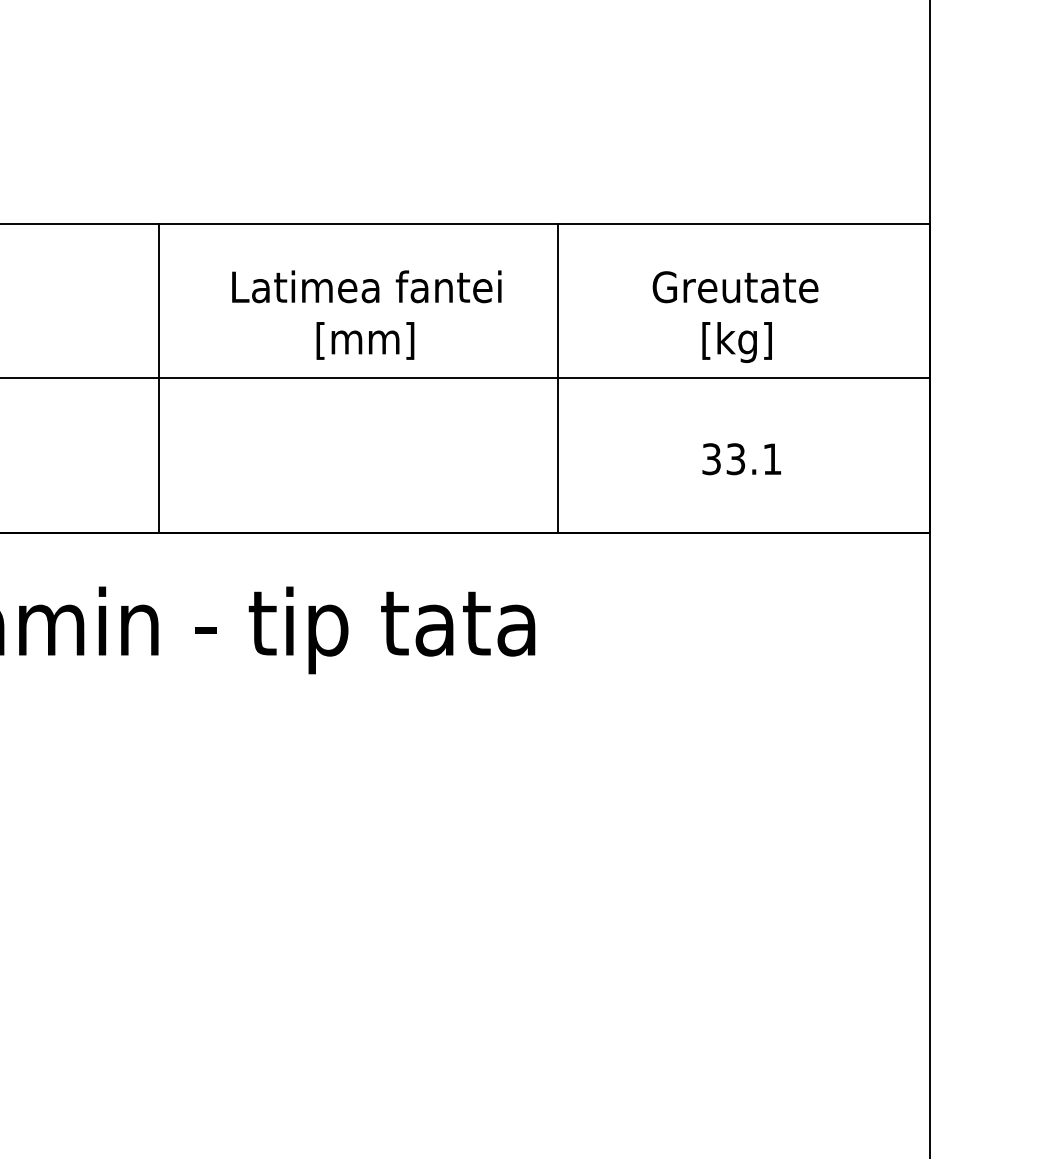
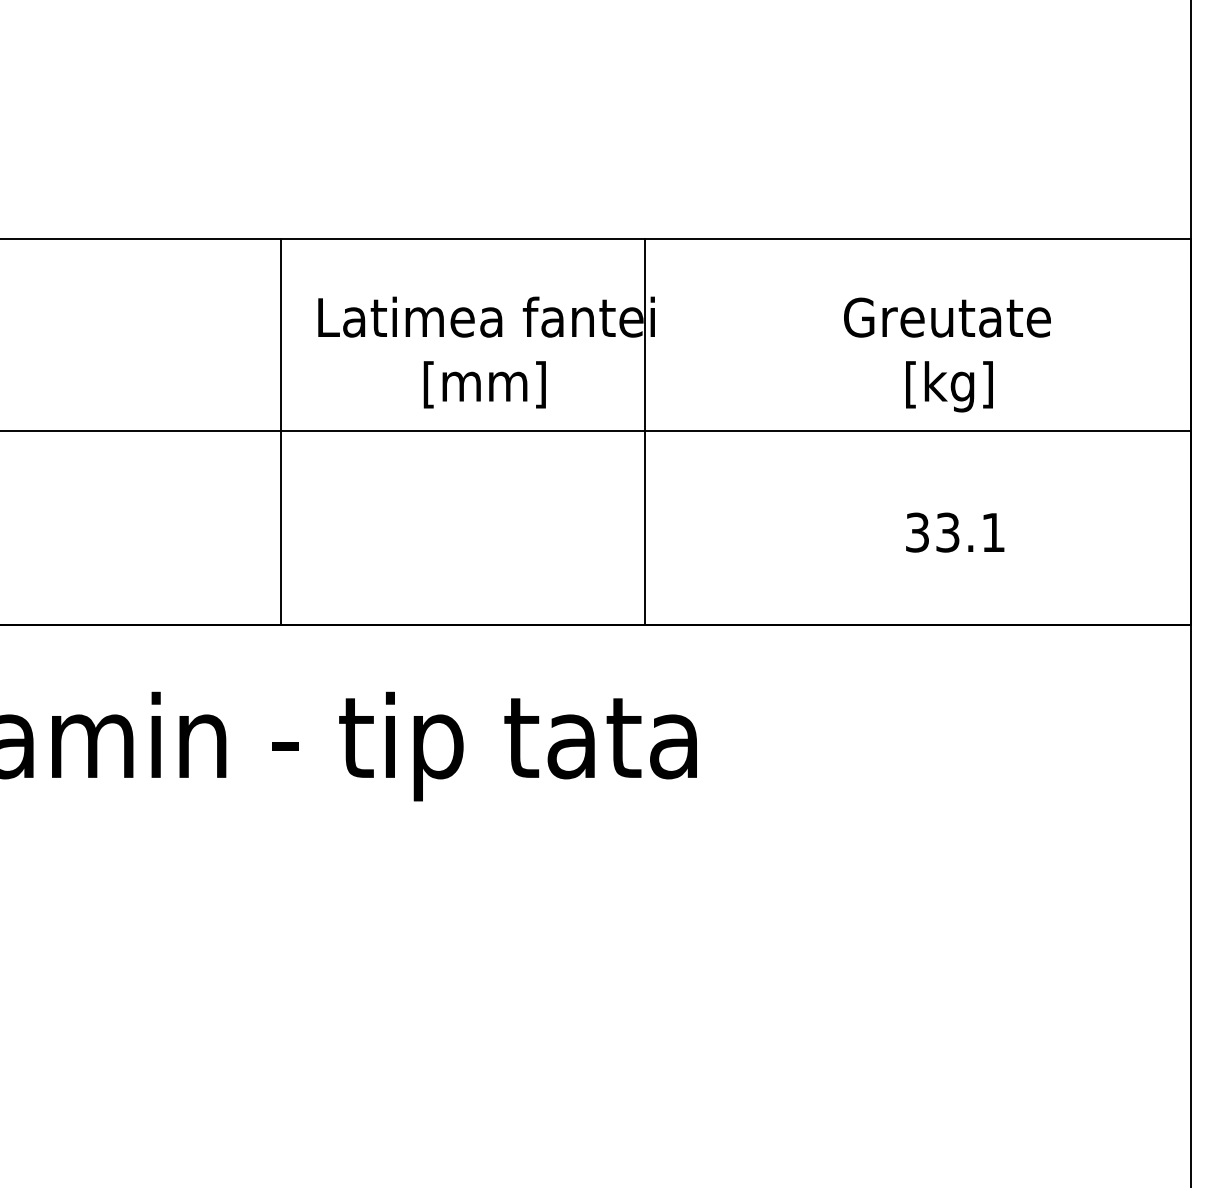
line: (159, 378) -> (281, 431), moved
line: (557, 378) -> (644, 431), moved

